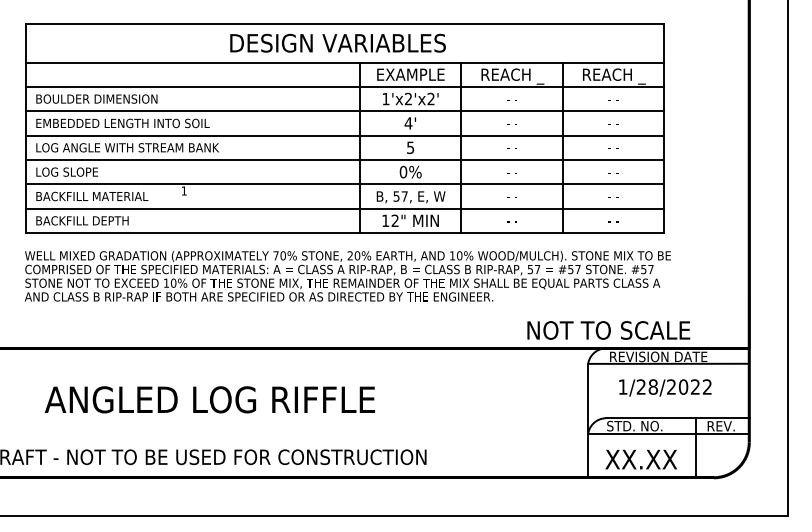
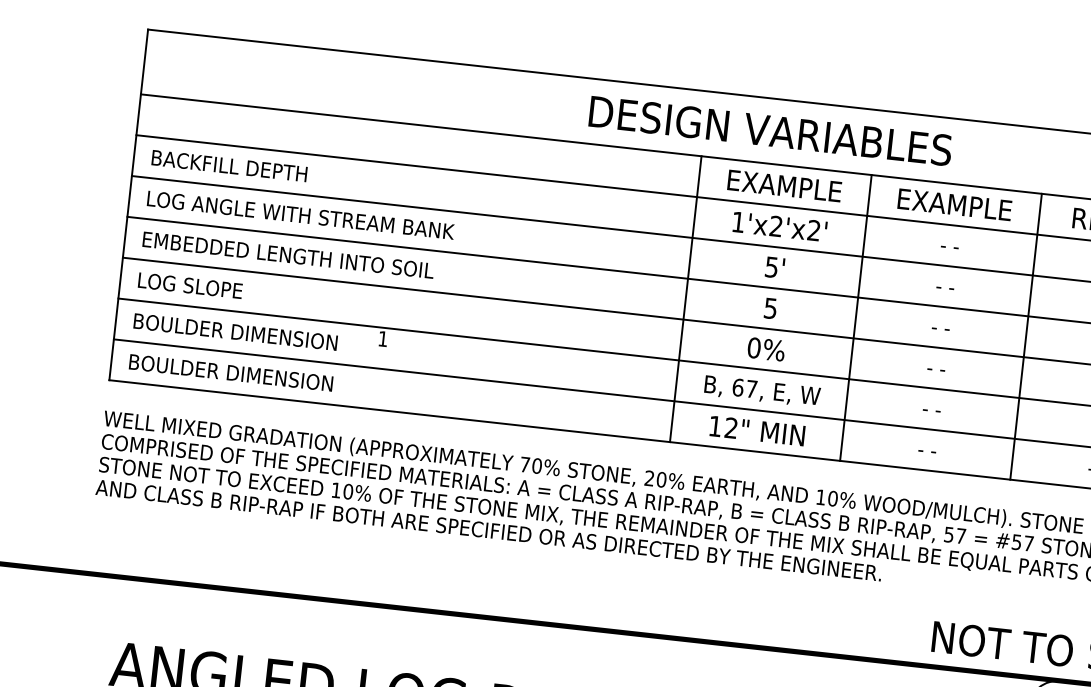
text: (337, 42) -> (769, 129), moved
text: (512, 76) -> (954, 207), REACH _ -> EXAMPLE
text: (100, 98) -> (259, 168), BOULDER DIMENSION -> BACKFILL DEPTH
text: (128, 123) -> (302, 215), EMBEDDED LENGTH INTO SOIL -> LOG ANGLE WITH STREAM BANK
text: (408, 123) -> (771, 267), 4' -> 5'
text: (128, 147) -> (297, 255), LOG ANGLE WITH STREAM BANK -> EMBEDDED LENGTH INTO SOIL
text: (100, 196) -> (241, 332), BACKFILL MATERIAL -> BOULDER DIMENSION
text: (396, 196) -> (738, 387), 57, -> 67,
text: (100, 220) -> (237, 372), BACKFILL DEPTH -> BOULDER DIMENSION

